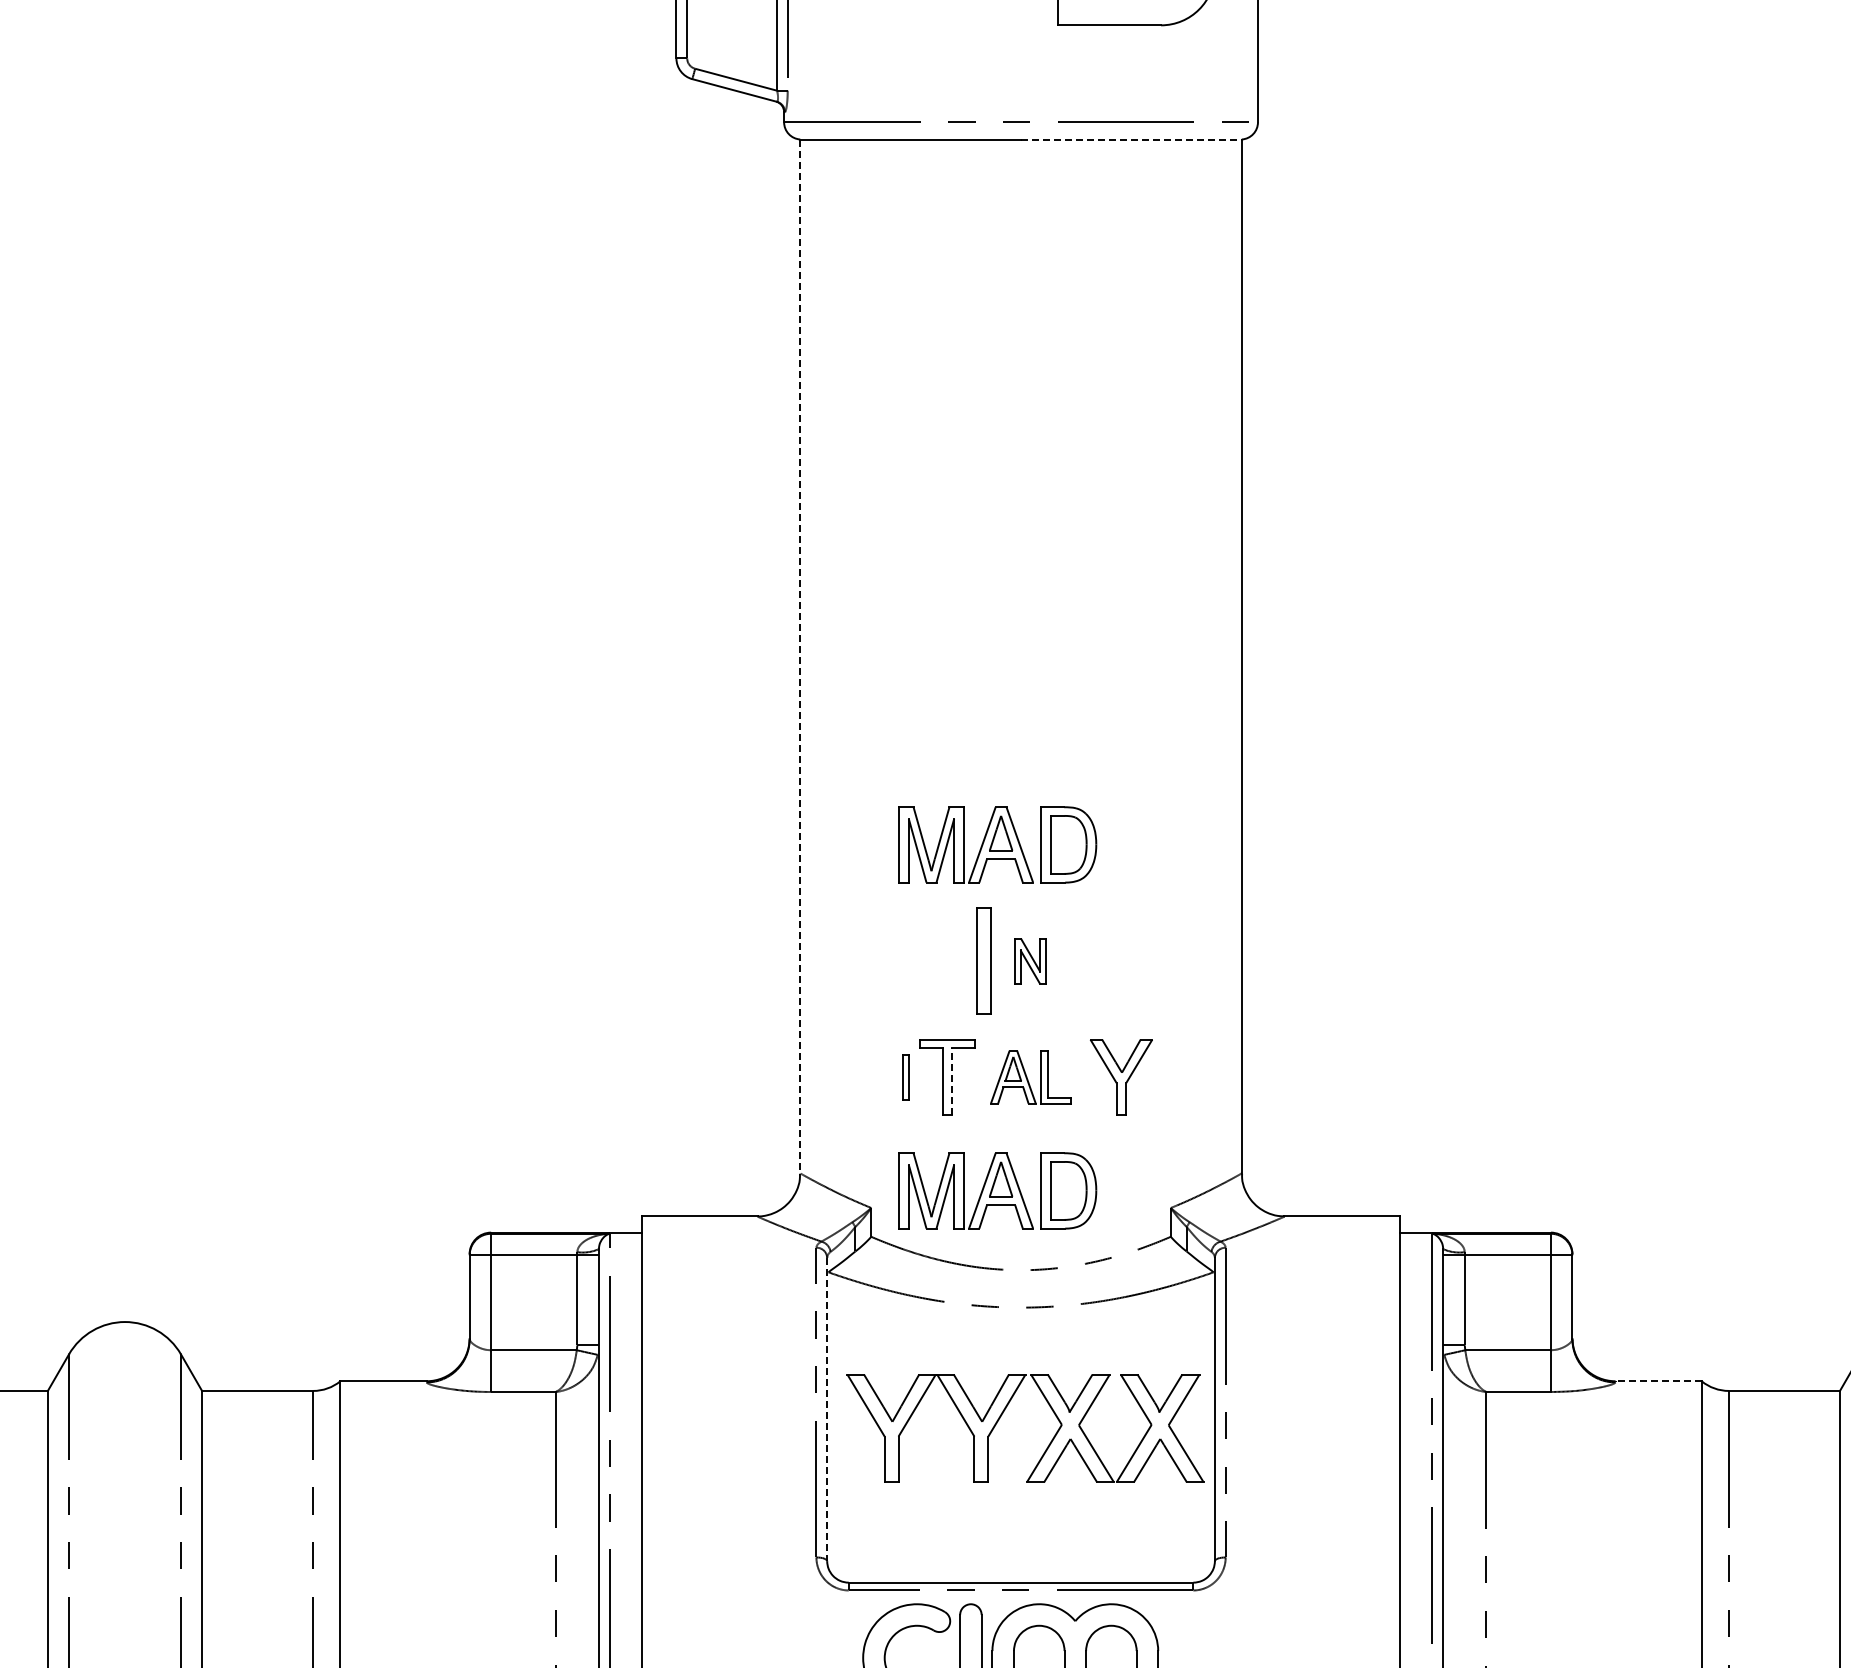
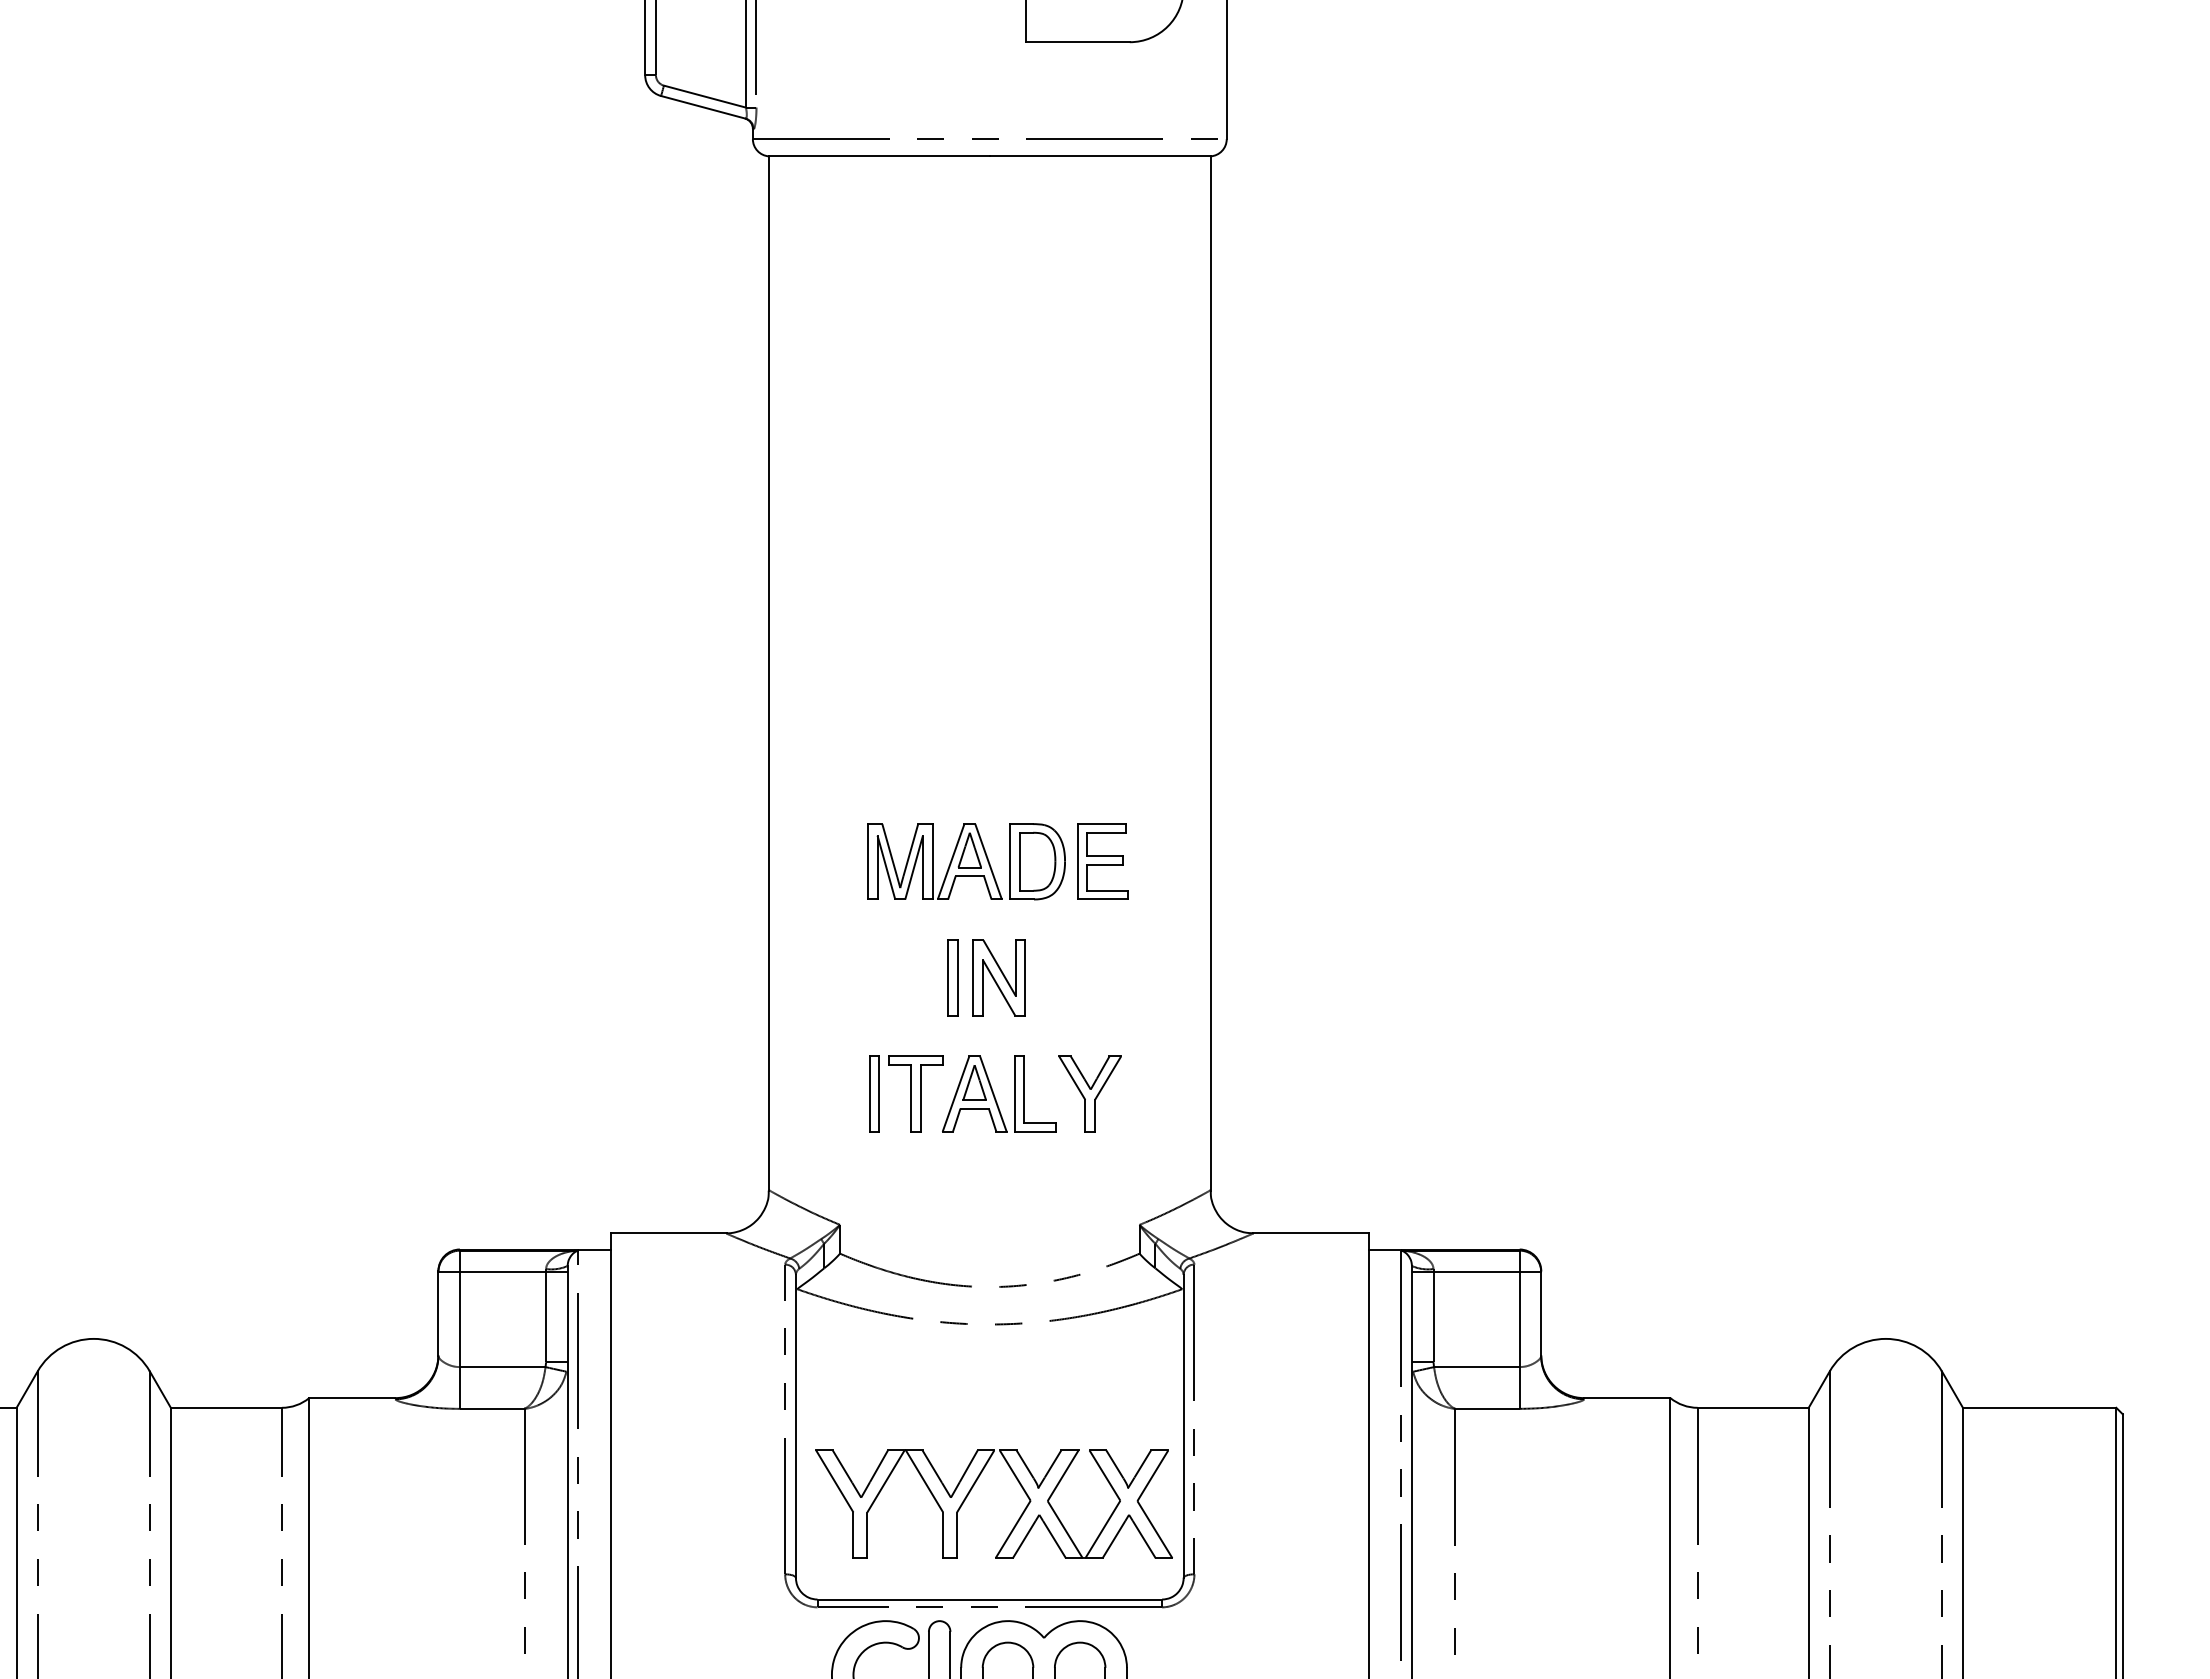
line: (1131, 139) -> (1100, 156), dashed -> solid
line: (800, 657) -> (769, 674), dashed -> solid
part: (1133, 844) -> (1102, 861), added
part: (983, 960) -> (952, 977), size x0.71
part: (1029, 960) -> (998, 977), size x1.67
part: (905, 1076) -> (874, 1093), size x1.67
part: (1030, 1076) -> (999, 1093), size x1.43
line: (952, 1081) -> (921, 1098), dashed -> solid
part: (997, 1190) -> (966, 1207), removed
line: (1657, 1381) -> (1626, 1398), dashed -> solid
line: (826, 1409) -> (795, 1426), dashed -> solid
part: (1001, 1416) -> (970, 1492), moved

